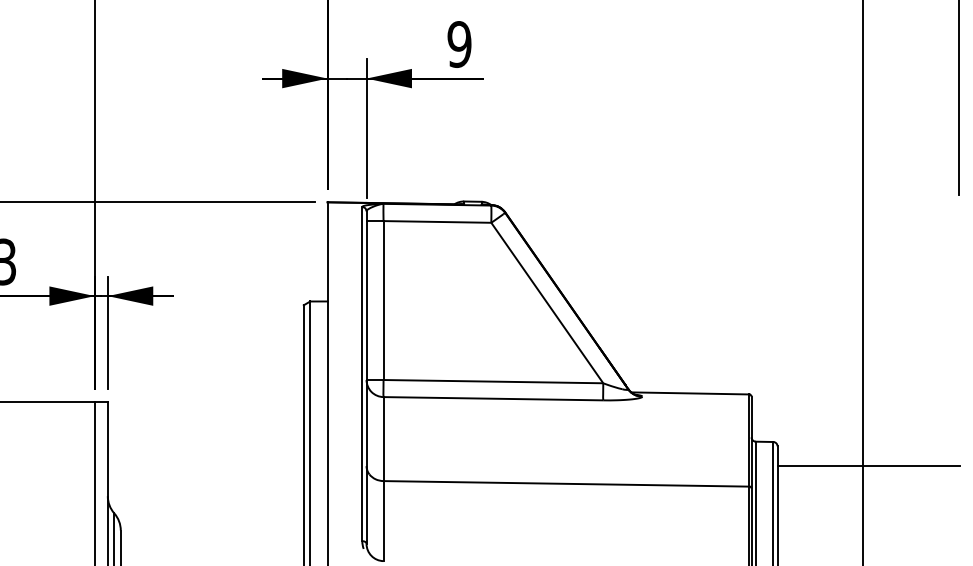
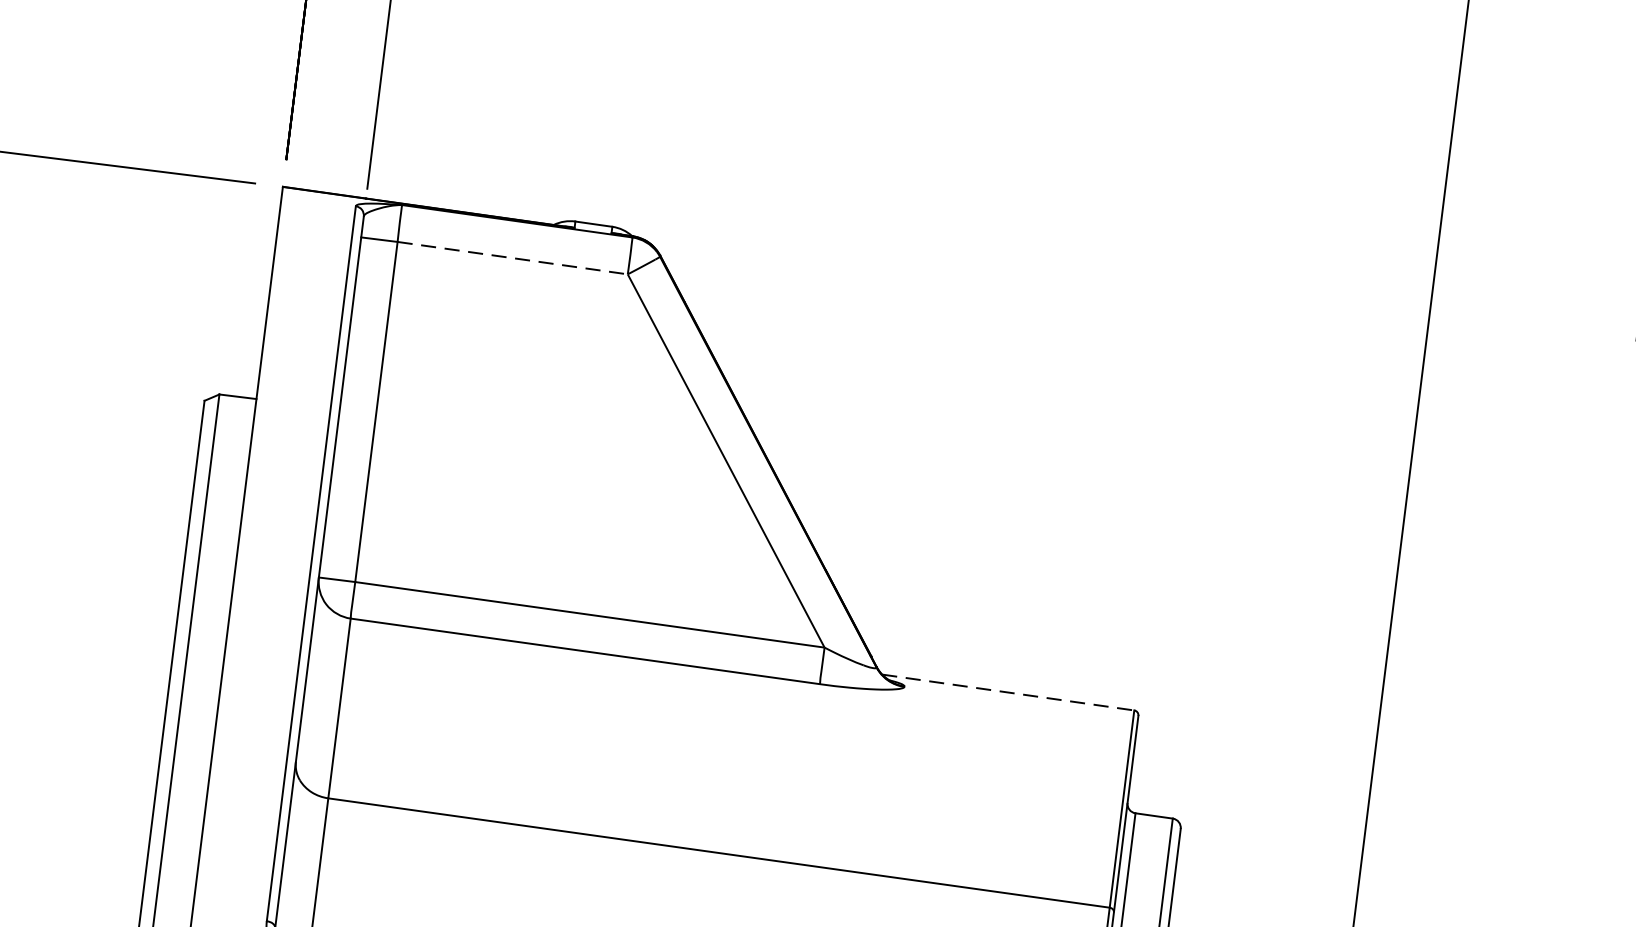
line: (437, 221) -> (512, 257), solid -> dashed
line: (690, 393) -> (1008, 692), solid -> dashed
line: (868, 465) -> (1370, 894), removed

